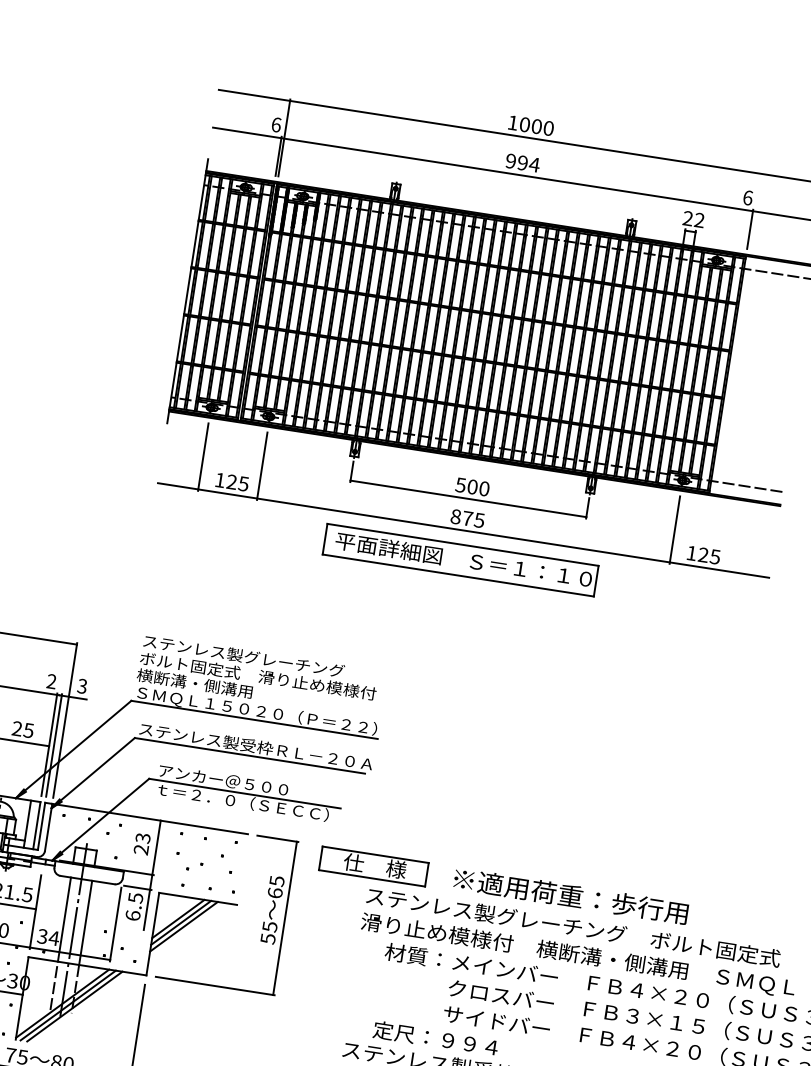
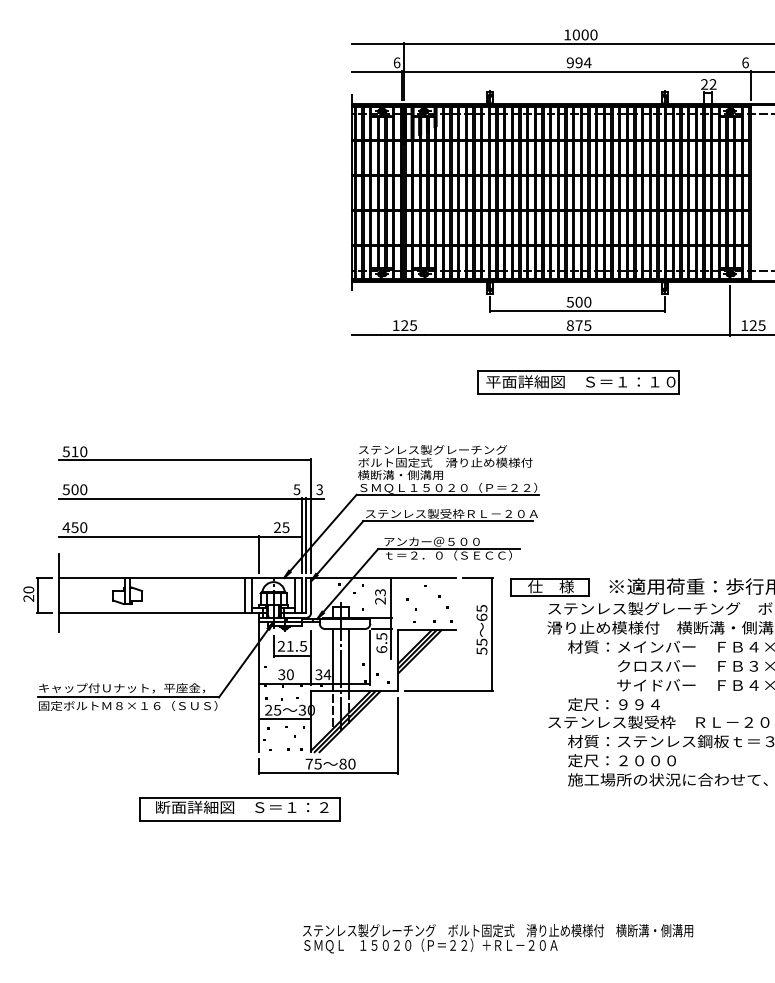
line: (203, 456) -> (381, 310), removed
line: (261, 465) -> (424, 310), removed
part: (460, 560) -> (578, 382), moved
text: (51, 681) -> (296, 489), 2 -> 5

